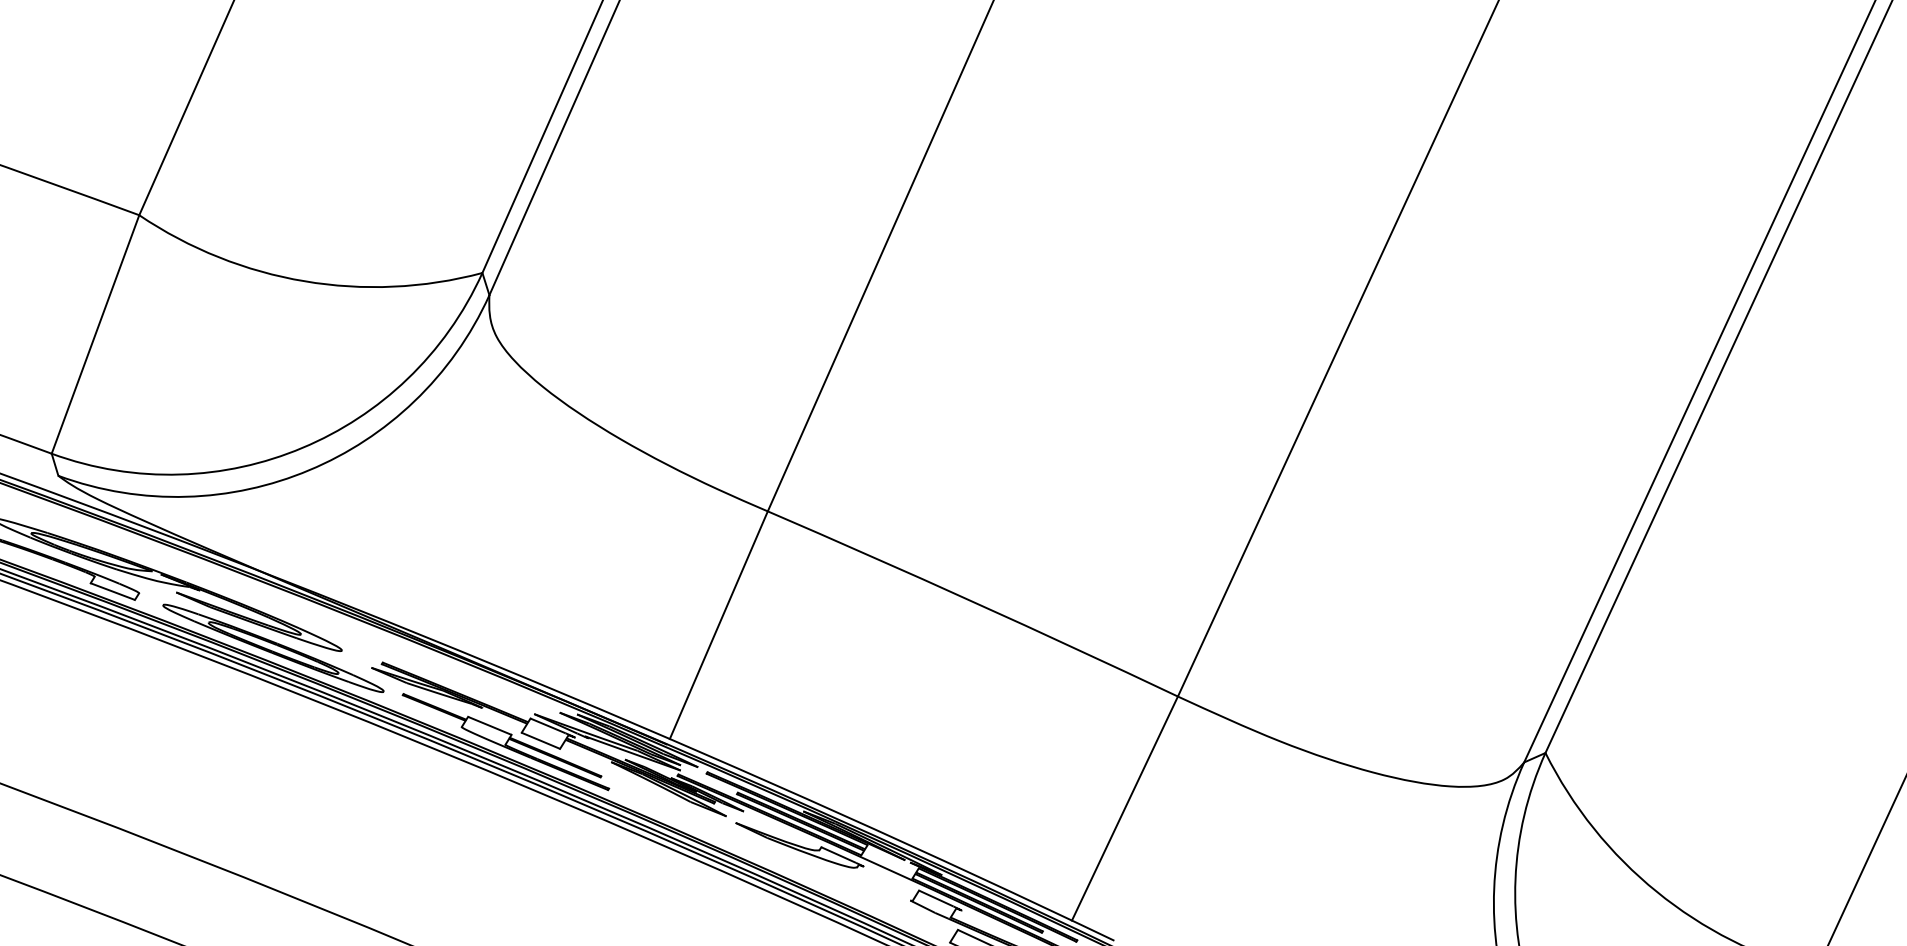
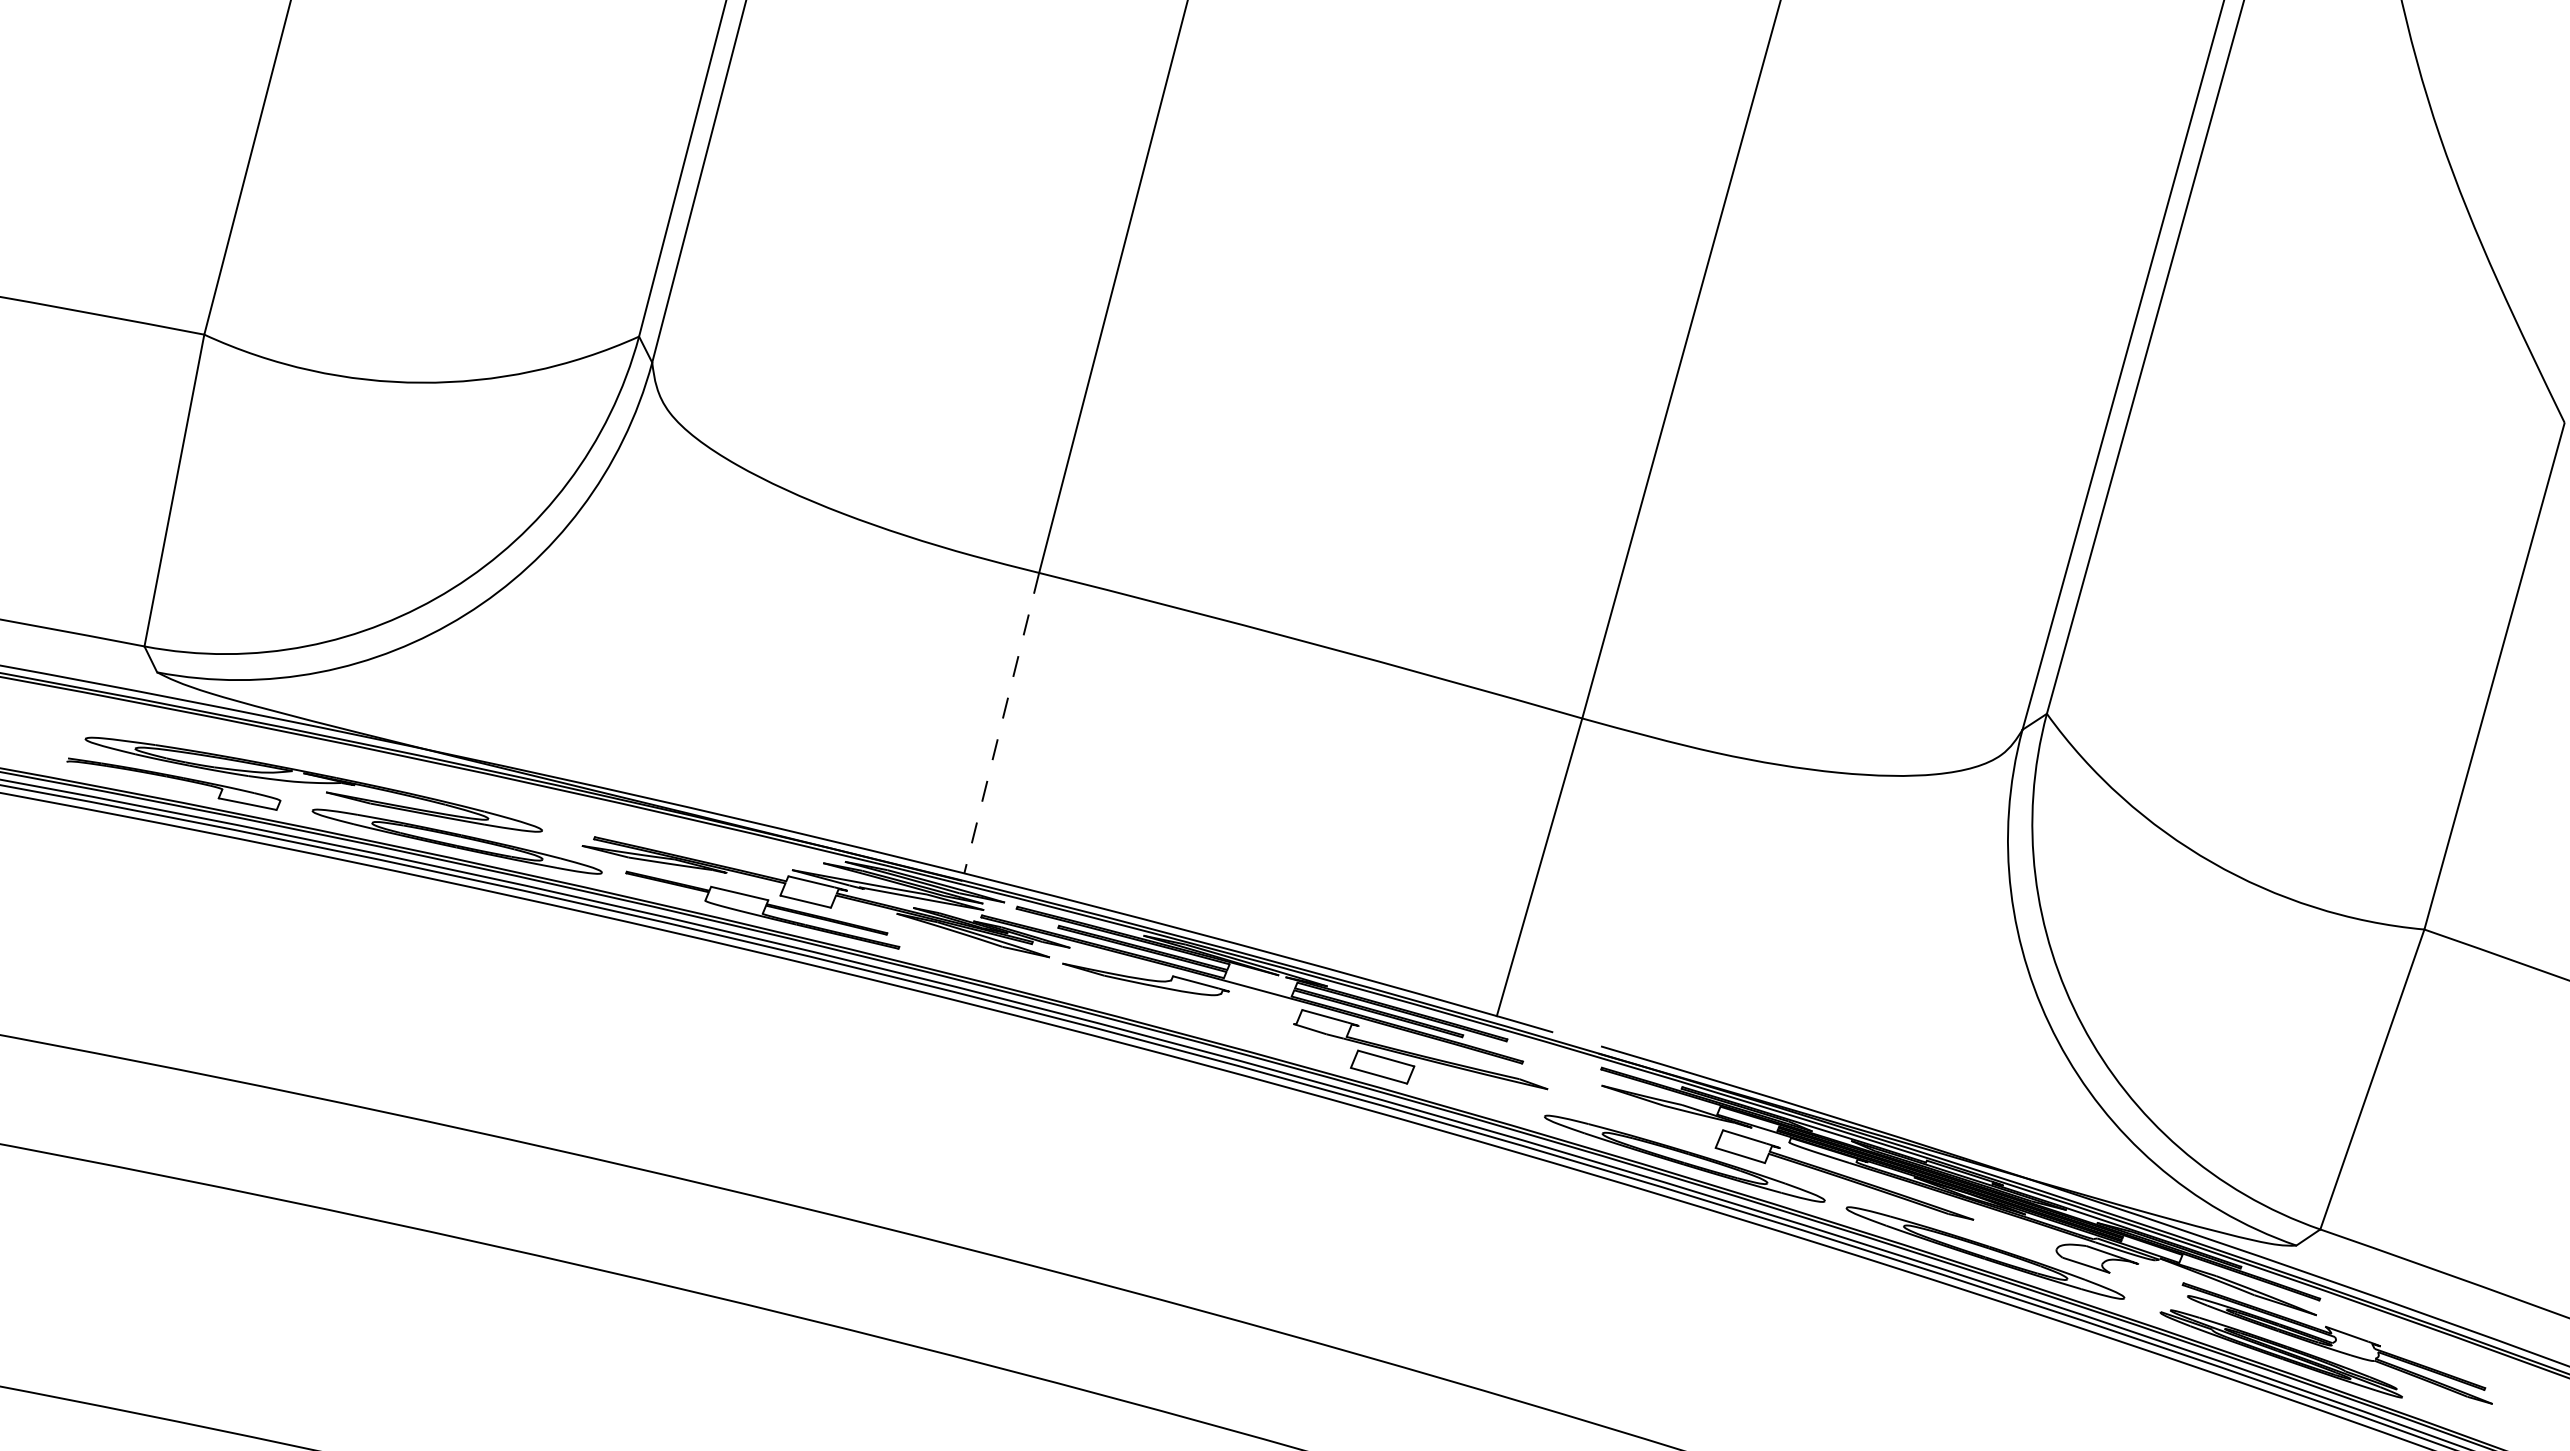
line: (718, 625) -> (1001, 723), solid -> dashed

